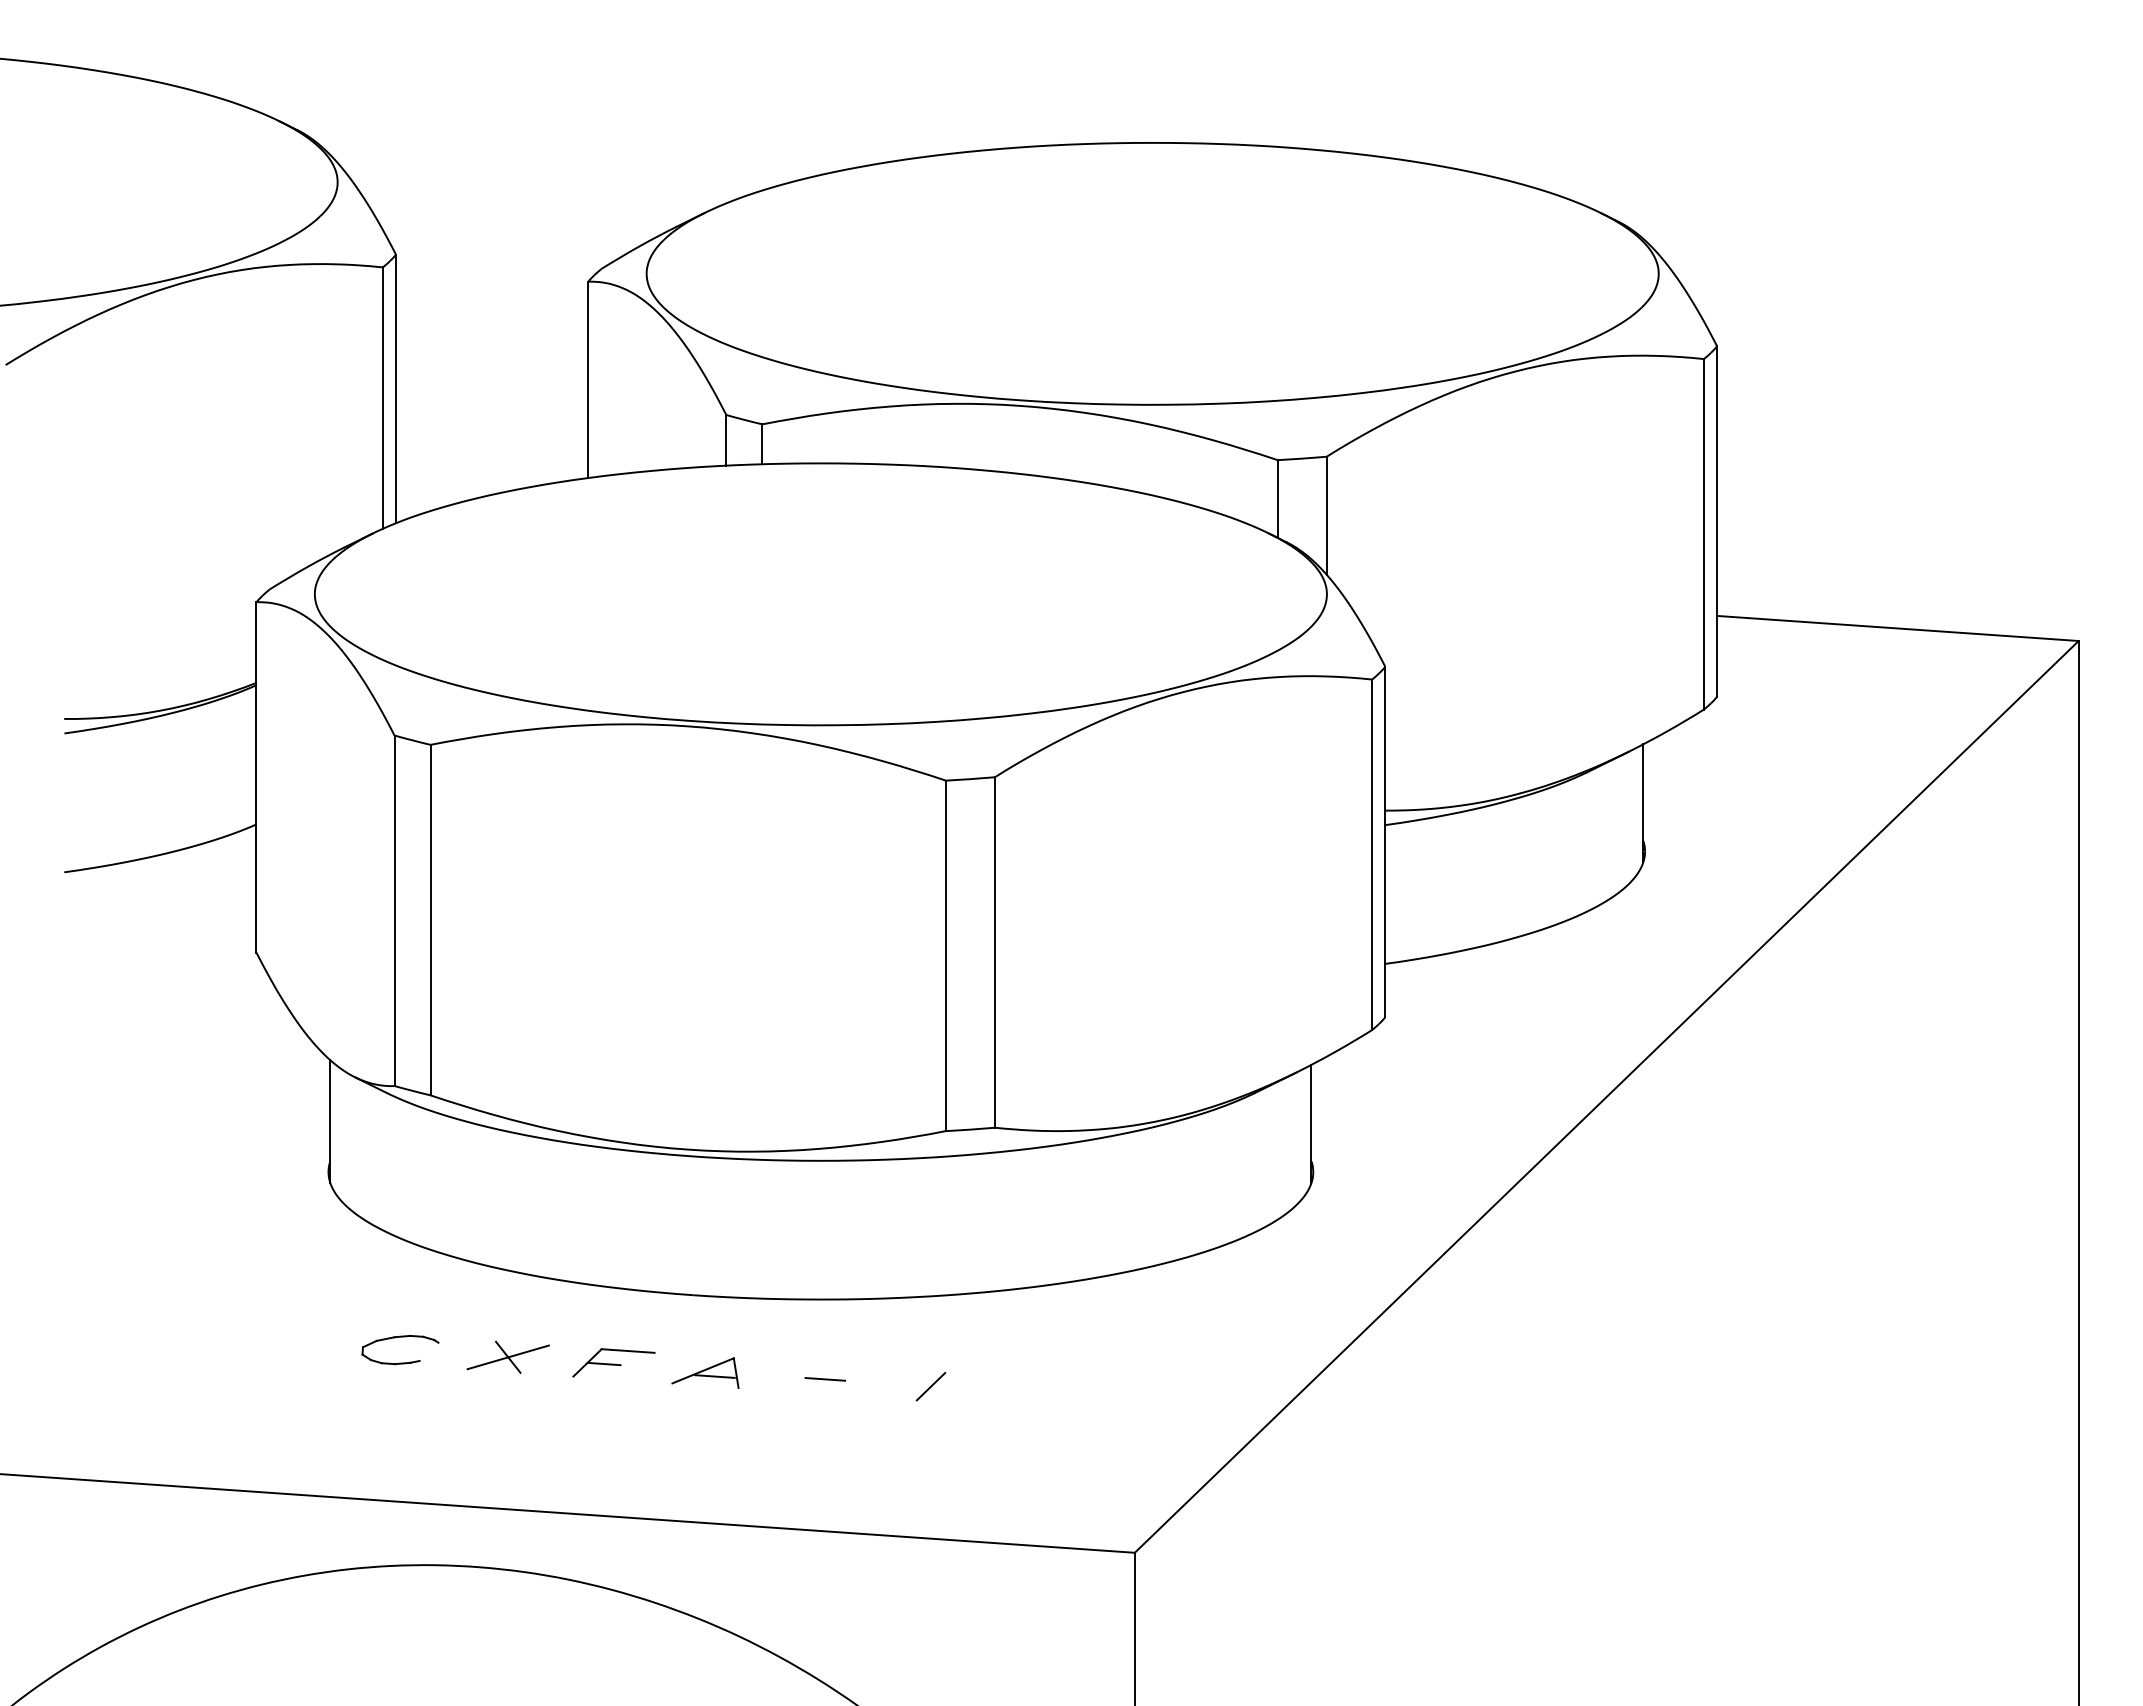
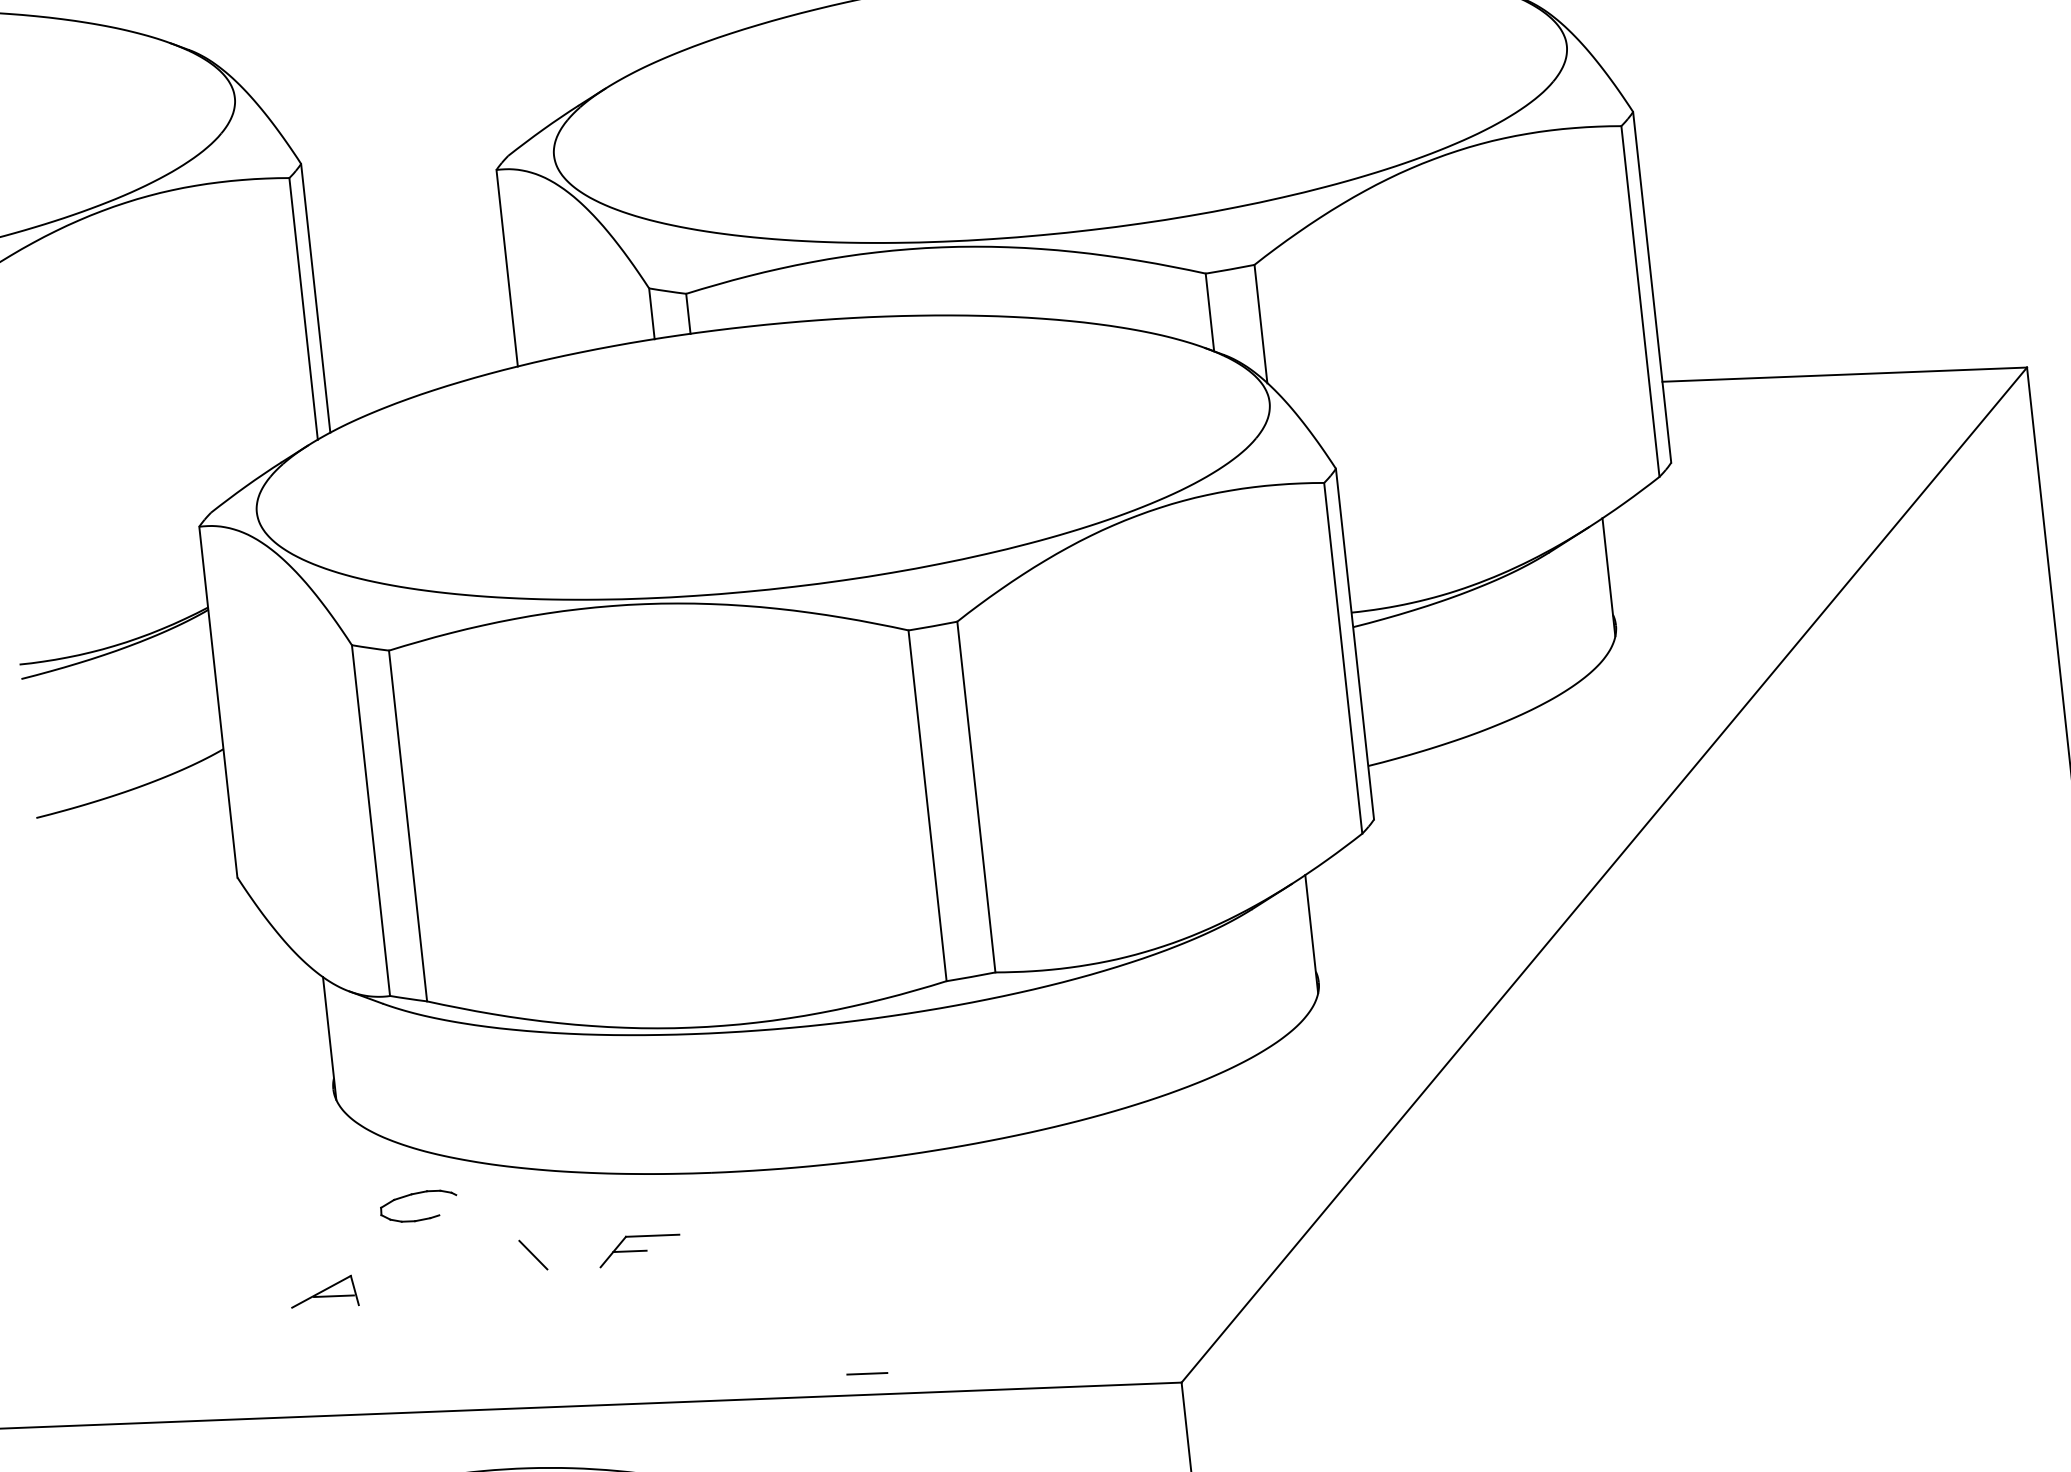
part: (400, 1337) -> (417, 1193), moved
line: (507, 1357) -> (532, 1255), removed
part: (705, 1372) -> (324, 1293), moved
line: (825, 1379) -> (867, 1373), moved
line: (930, 1386) -> (959, 1238), removed

